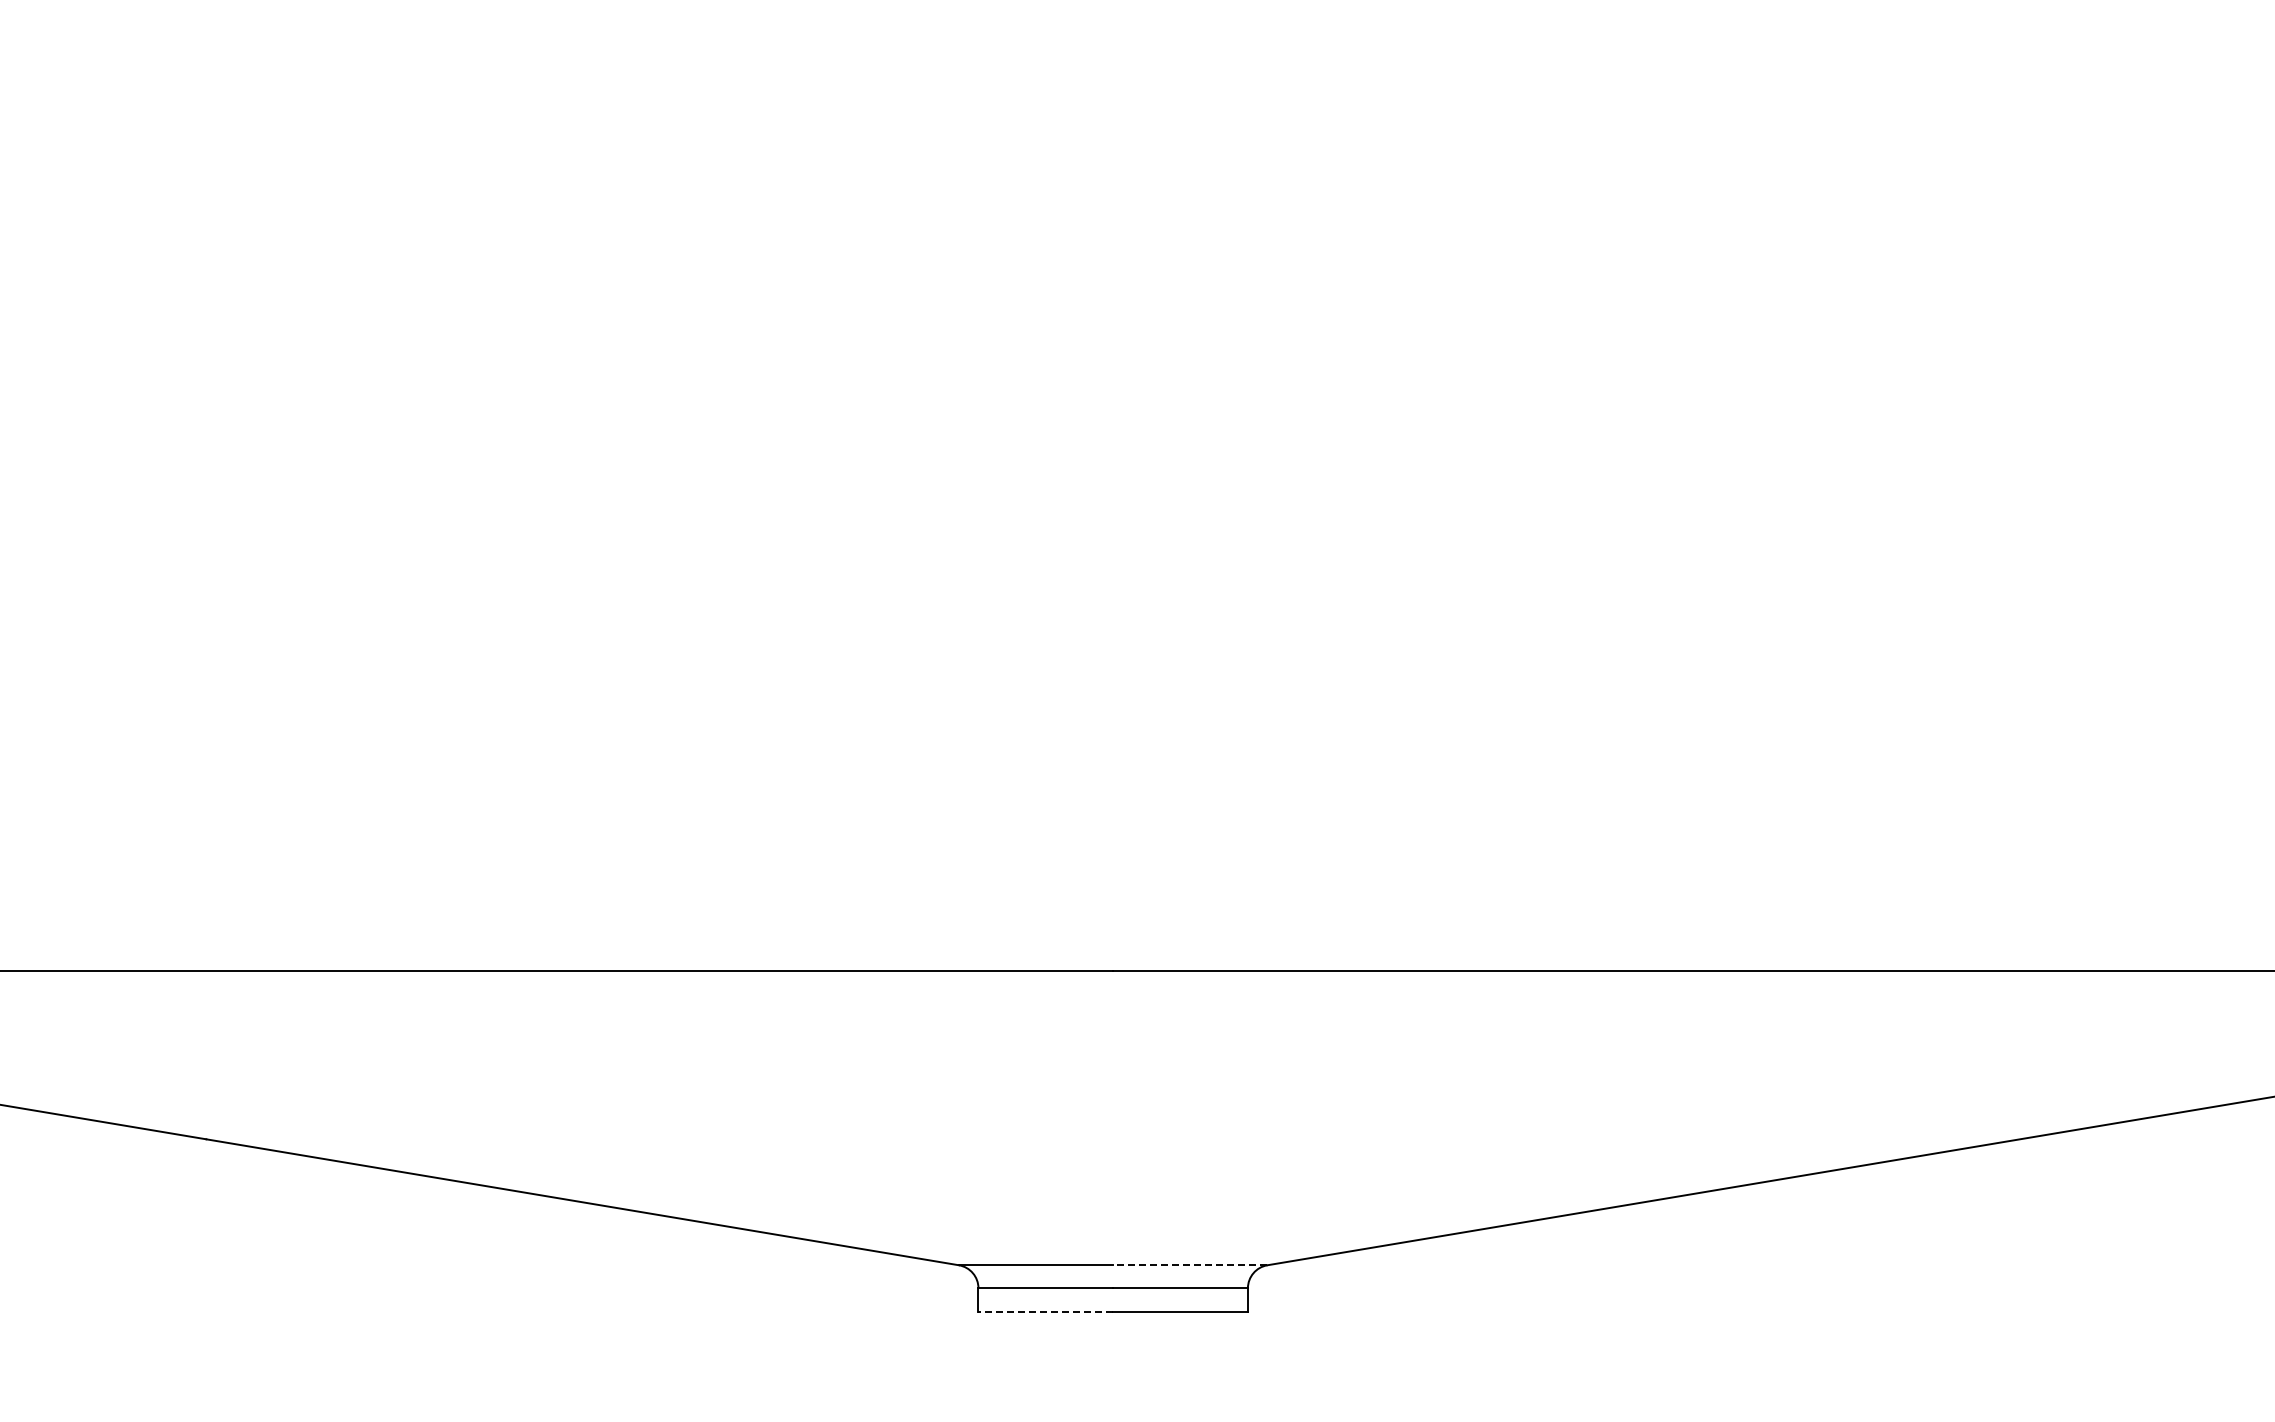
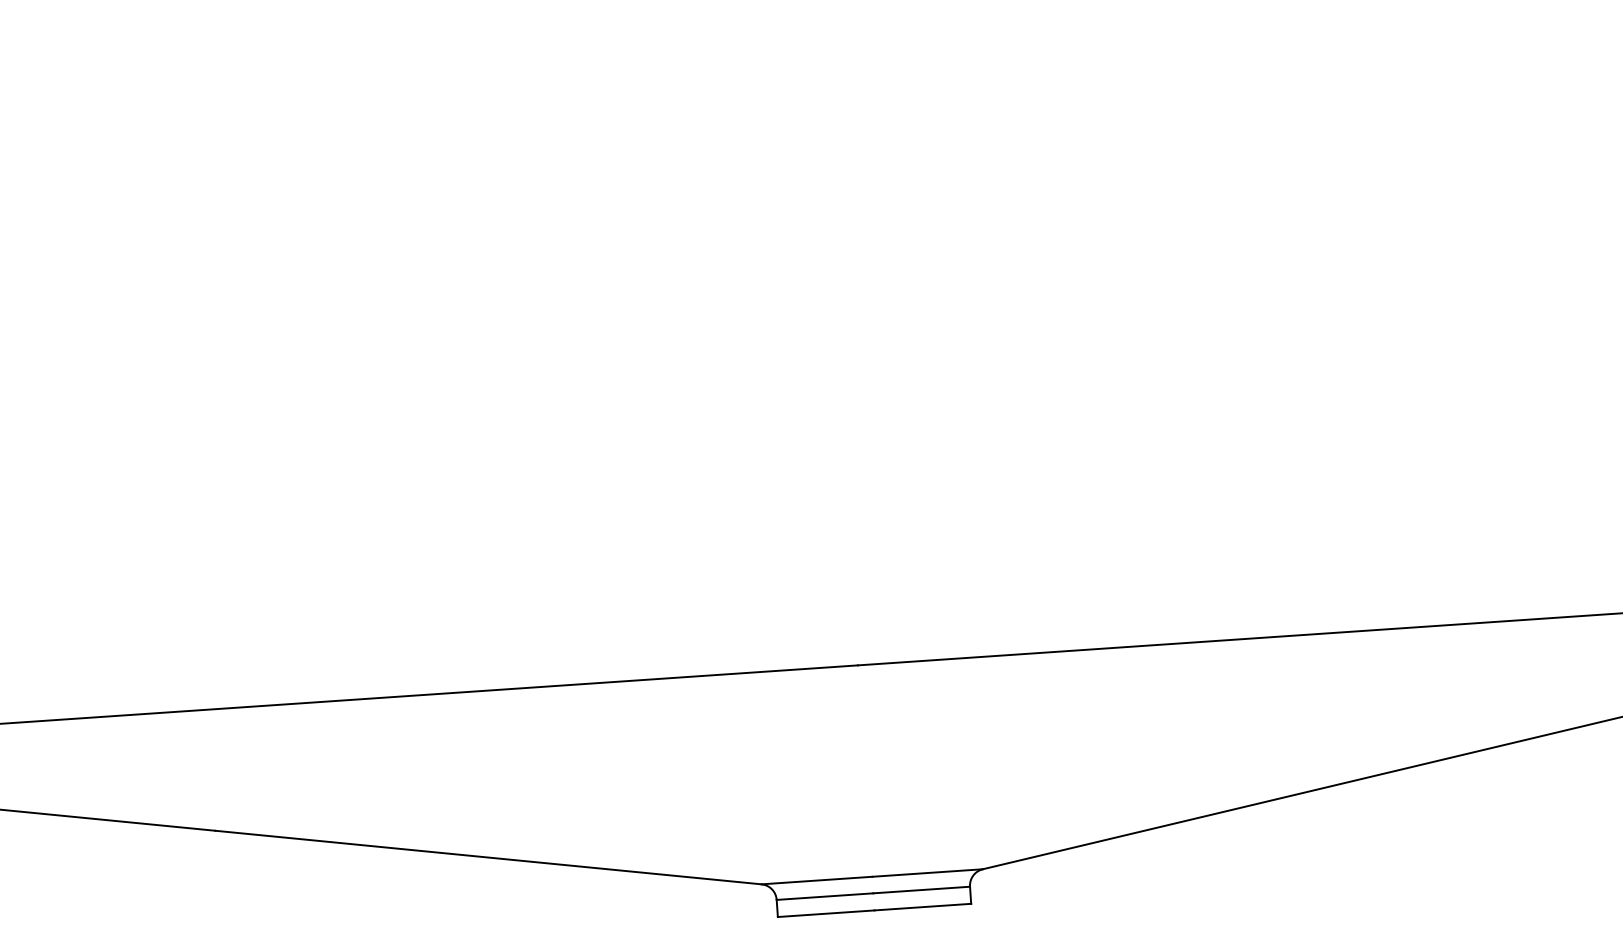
line: (1189, 1265) -> (926, 873), dashed -> solid
line: (1045, 1312) -> (825, 913), dashed -> solid

